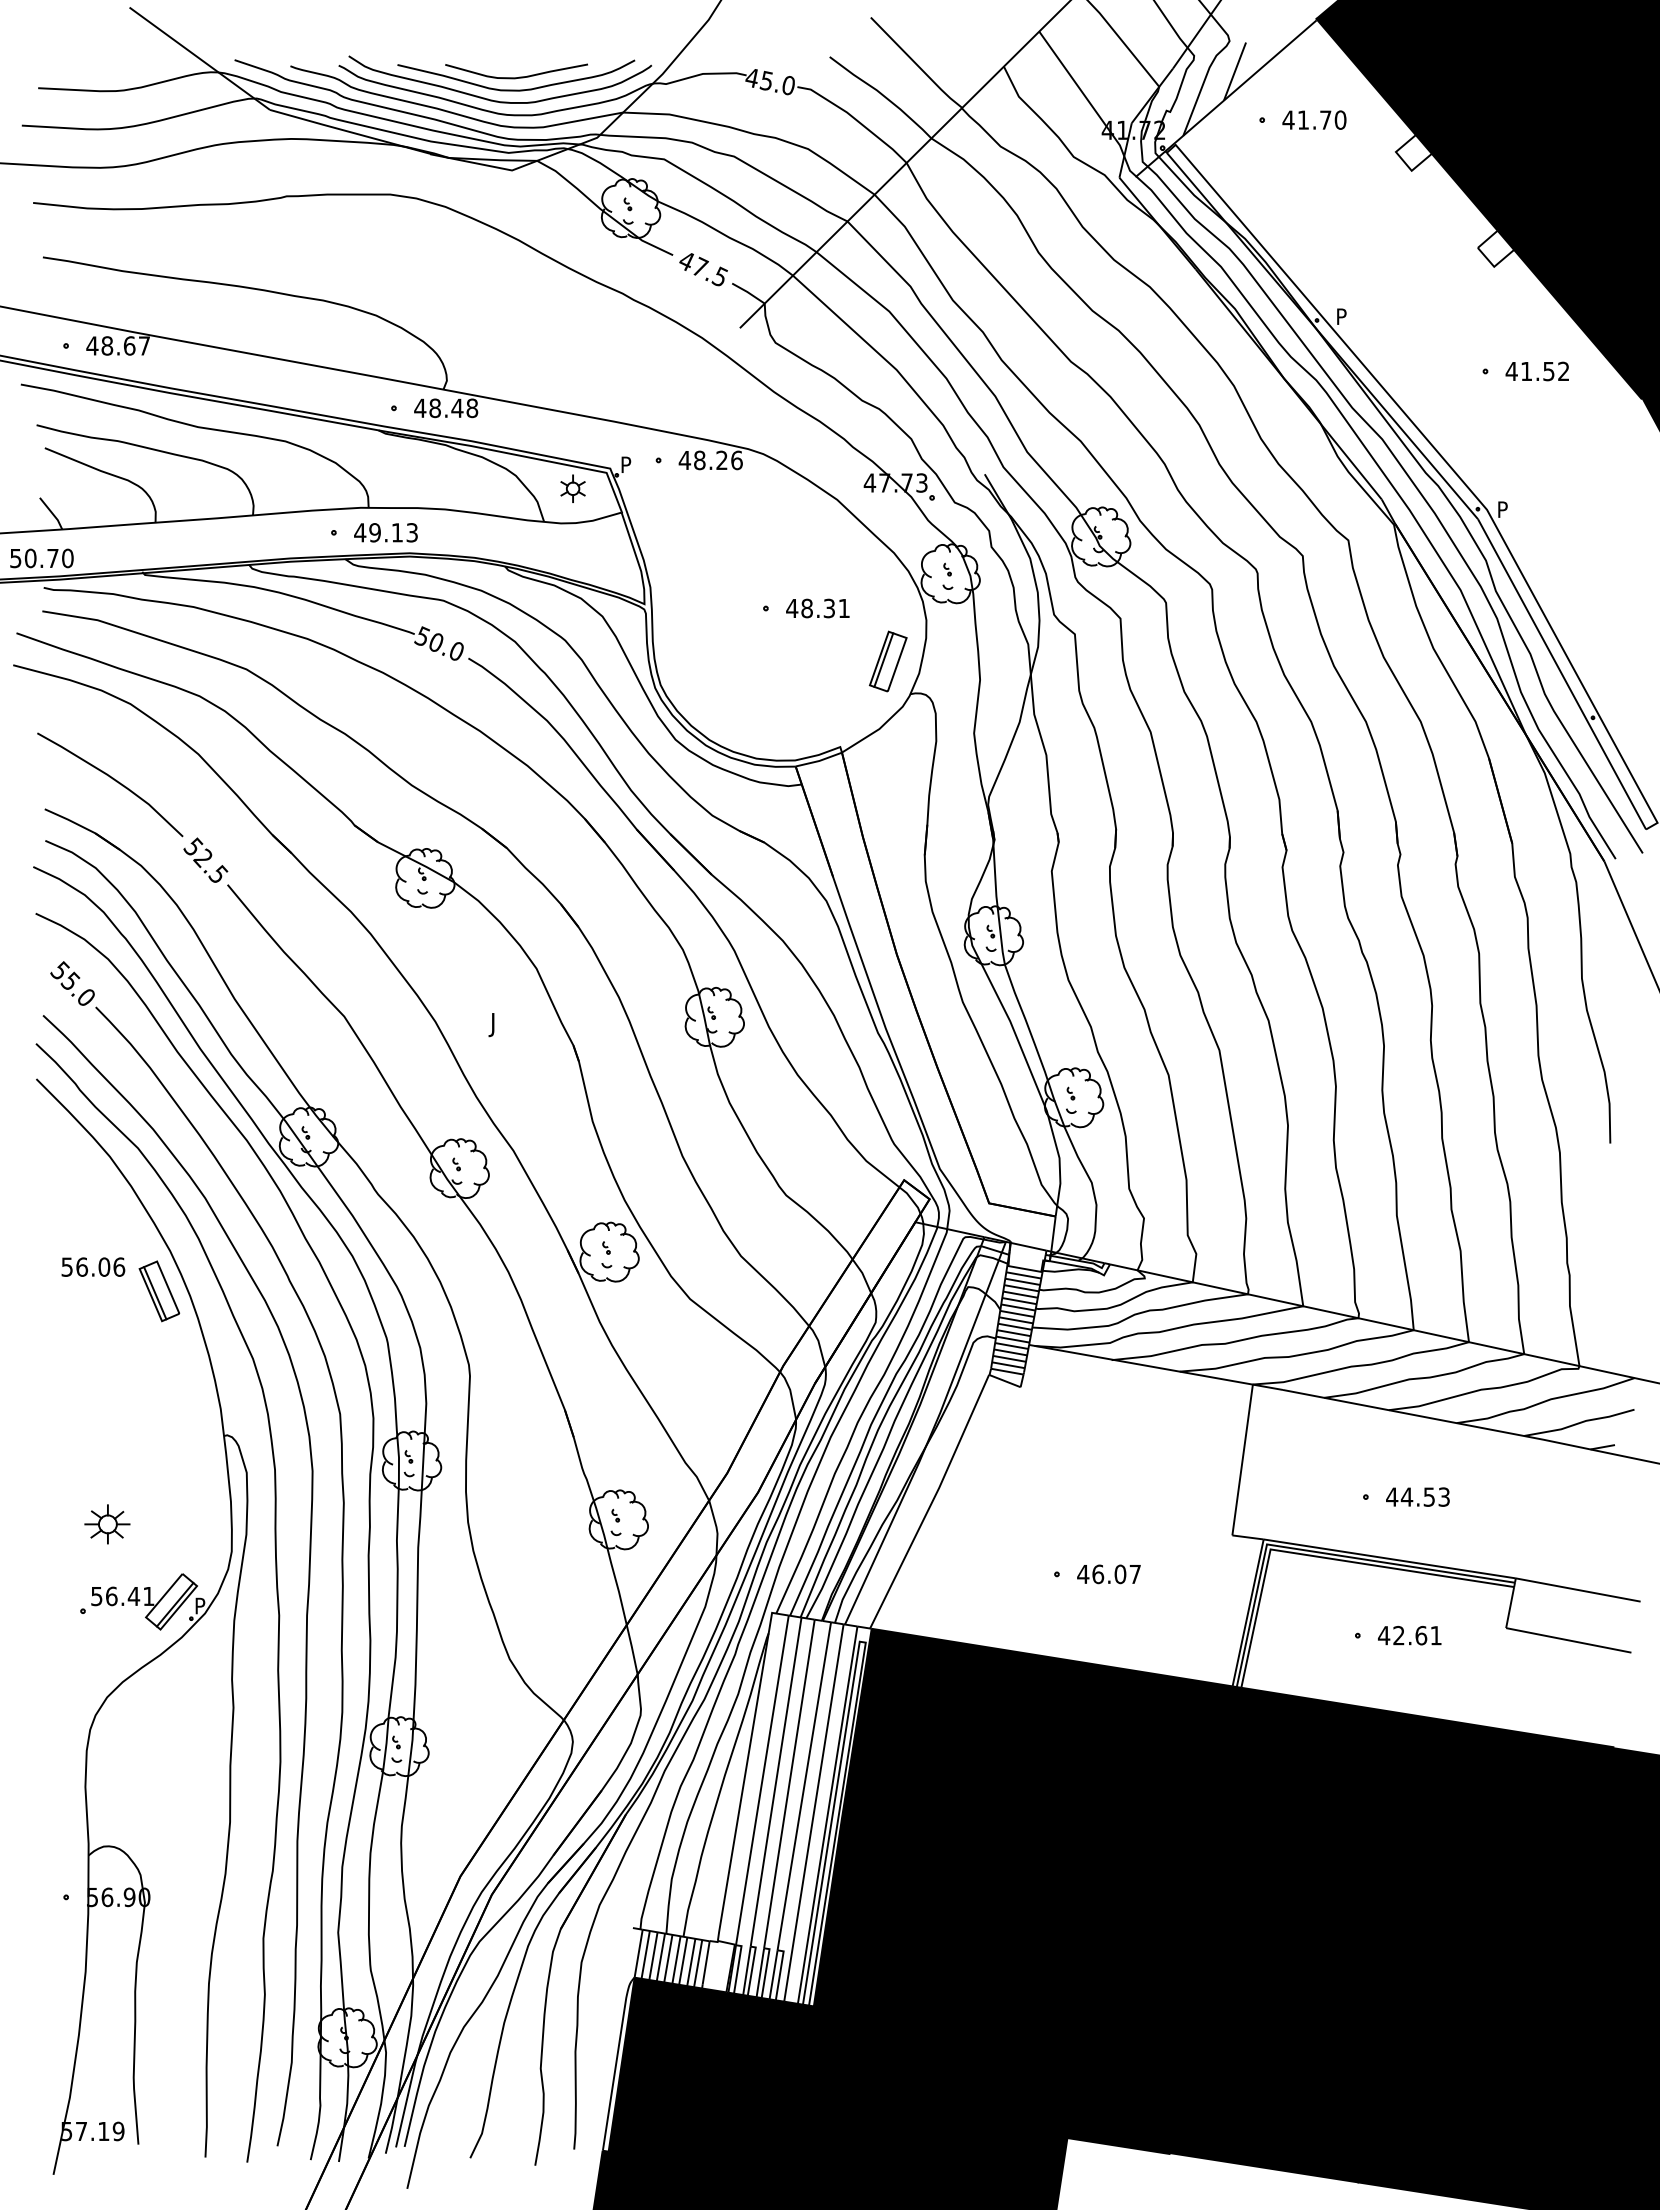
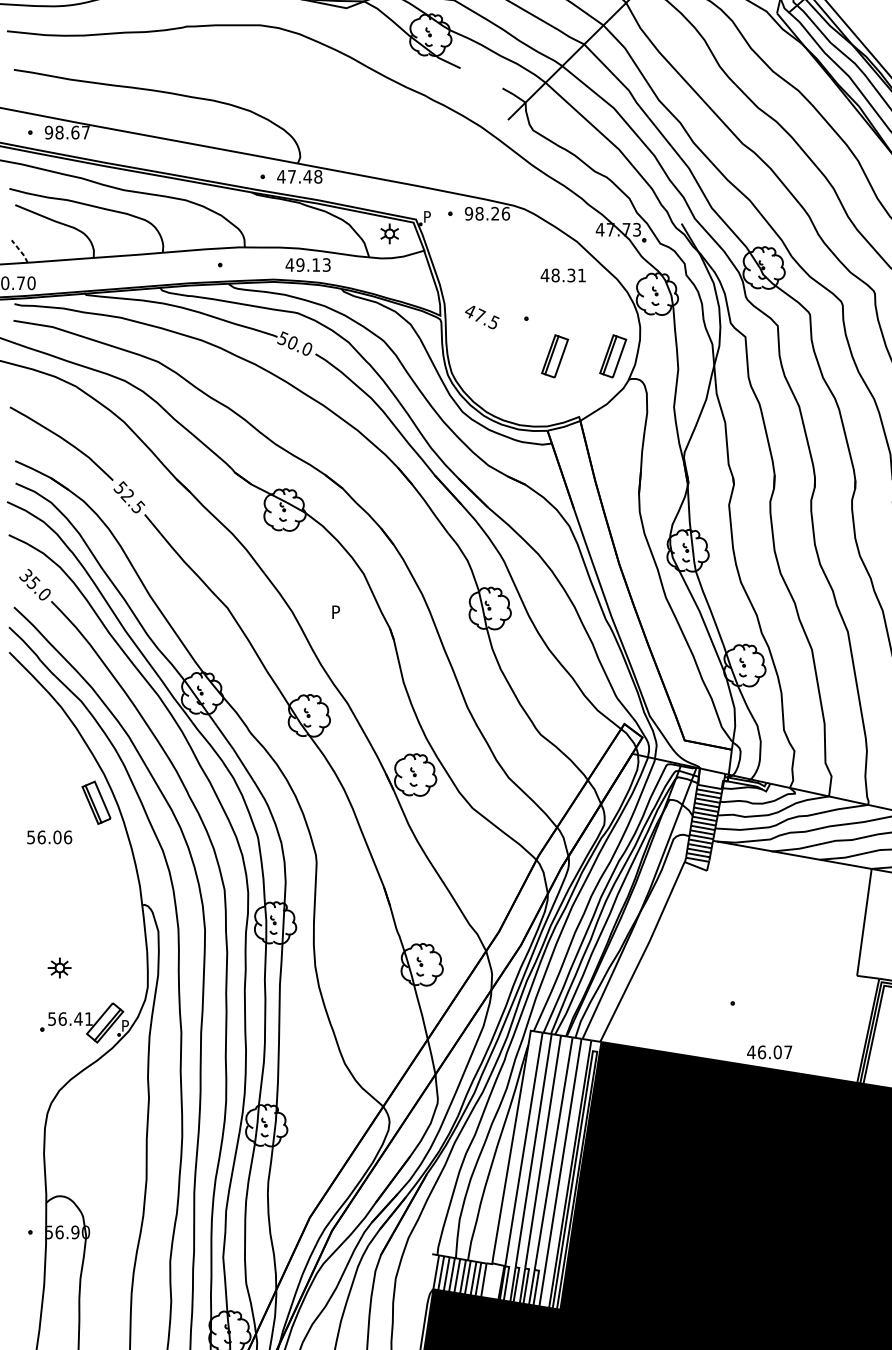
text: (703, 269) -> (482, 317), moved
text: (92, 345) -> (49, 132), 48.67 -> 98.67
text: (434, 408) -> (291, 176), 48.48 -> 47.48
text: (684, 460) -> (468, 213), 48.26 -> 98.26
line: (52, 513) -> (20, 251), solid -> dashed
text: (385, 532) -> (307, 264), moved
text: (817, 608) -> (563, 275), moved
part: (805, 661) -> (554, 356), added
text: (62, 970) -> (27, 575), 55.0 -> 35.0
text: (495, 1025) -> (334, 614), J -> P
text: (93, 1266) -> (49, 836), moved
part: (107, 1524) -> (59, 968), size x0.7
text: (1108, 1574) -> (769, 1052), moved

